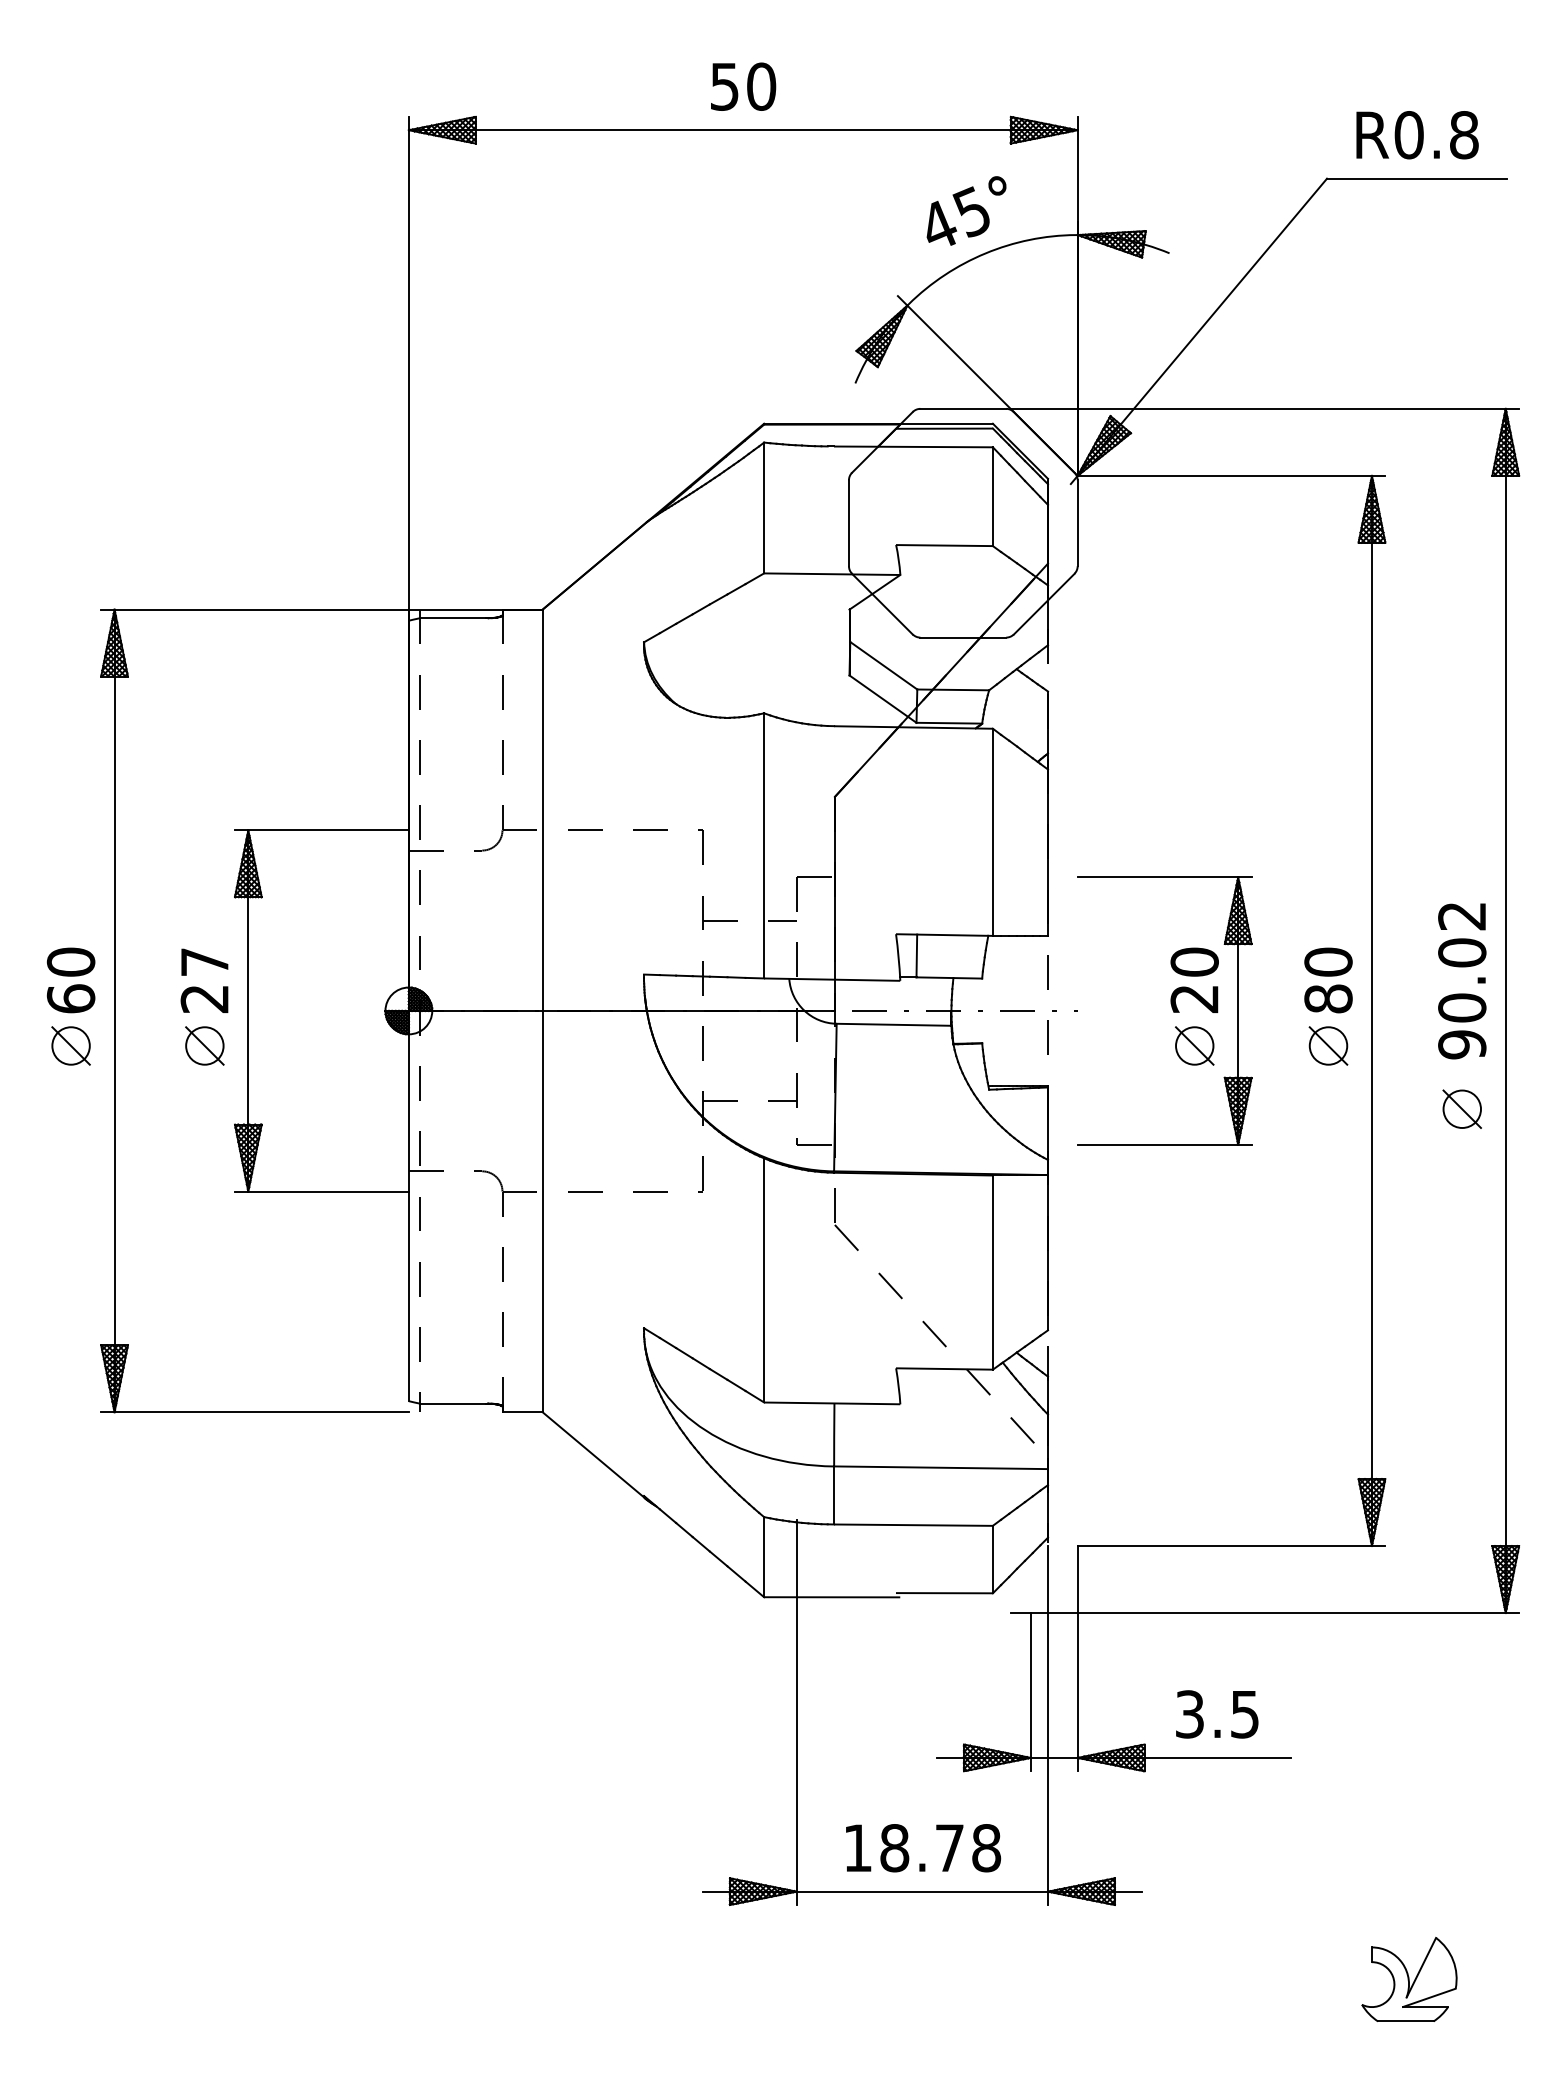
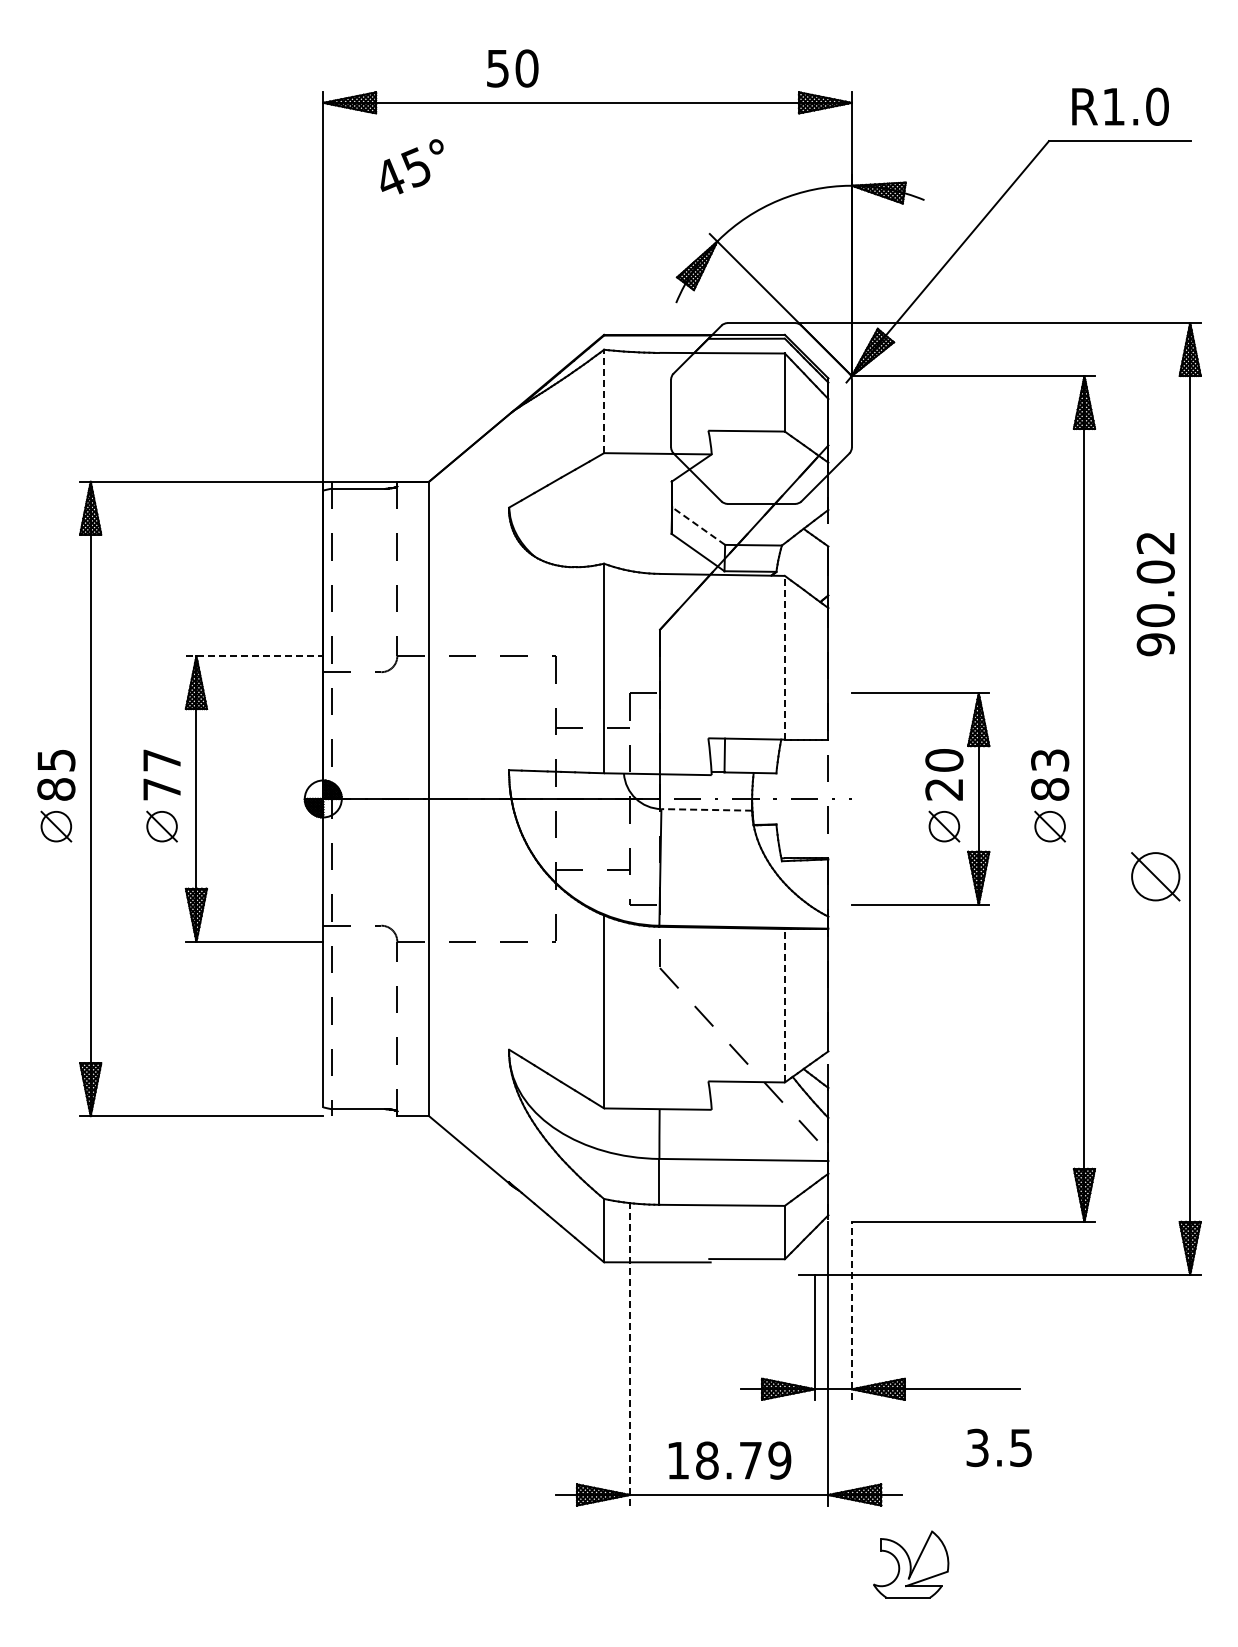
text: (743, 86) -> (512, 68), moved
text: (1436, 134) -> (1135, 106), R0.8 -> R1.0
text: (965, 210) -> (411, 166), moved
line: (764, 508) -> (604, 401), solid -> dashed
line: (883, 664) -> (698, 525), solid -> dashed
line: (321, 830) -> (254, 656), solid -> dashed
line: (992, 831) -> (784, 657), solid -> dashed
text: (1328, 962) -> (1050, 760), 80 -> 83
text: (71, 980) -> (56, 774), 60 -> 85
text: (1461, 981) -> (1155, 594), moved
text: (204, 998) -> (161, 789), 27 -> 77
line: (893, 1024) -> (706, 809), solid -> dashed
part: (1461, 1109) -> (1155, 876), size x1.6
line: (992, 1272) -> (784, 1005), solid -> dashed
line: (1077, 1658) -> (851, 1310), solid -> dashed
line: (796, 1713) -> (629, 1354), solid -> dashed
text: (1216, 1713) -> (998, 1447), moved
text: (986, 1847) -> (779, 1460), 18.78 -> 18.79
part: (1409, 1979) -> (911, 1564), moved

